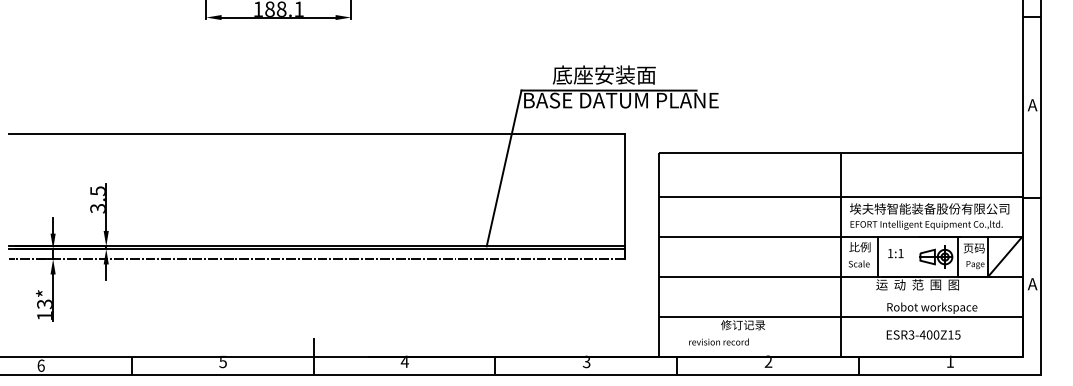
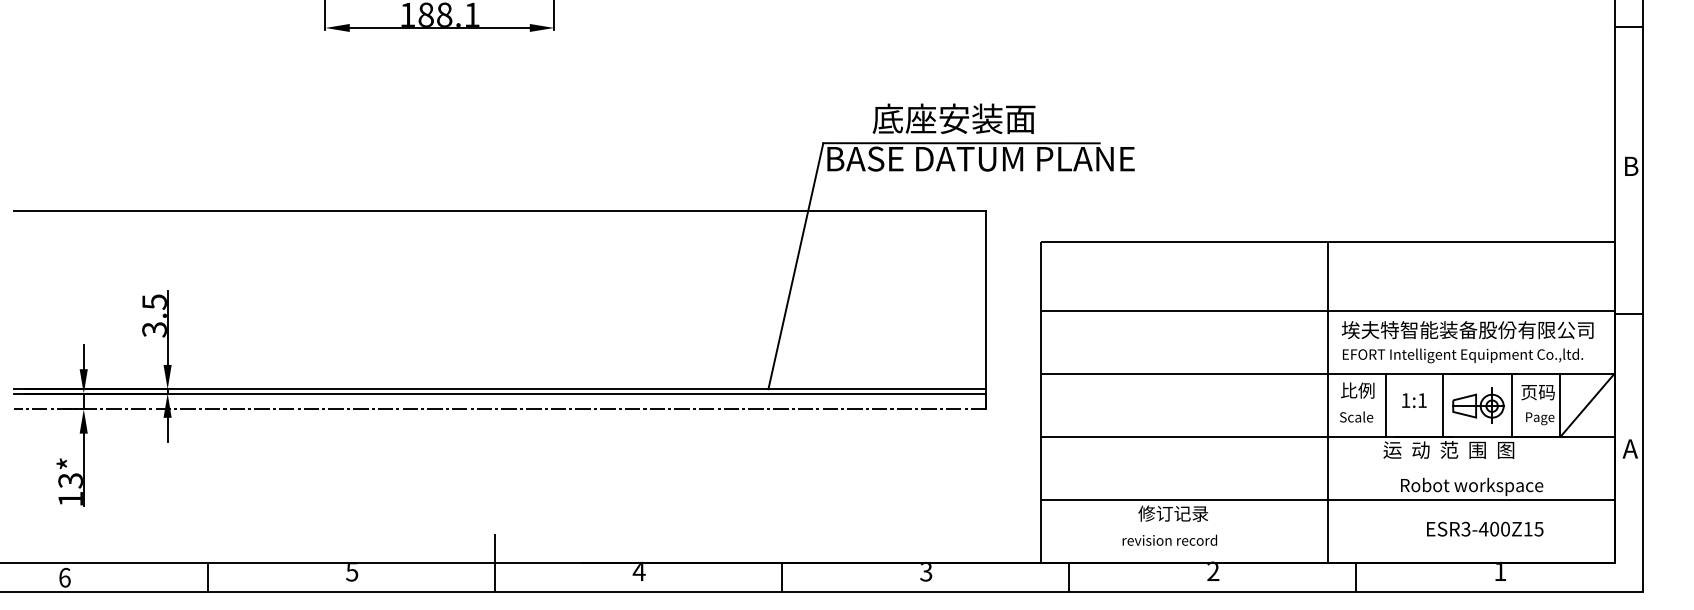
text: (1032, 105) -> (1630, 166), A -> B
line: (913, 256) -> (1442, 405), added
text: (923, 334) -> (1484, 528), moved
text: (718, 341) -> (1169, 539), moved

